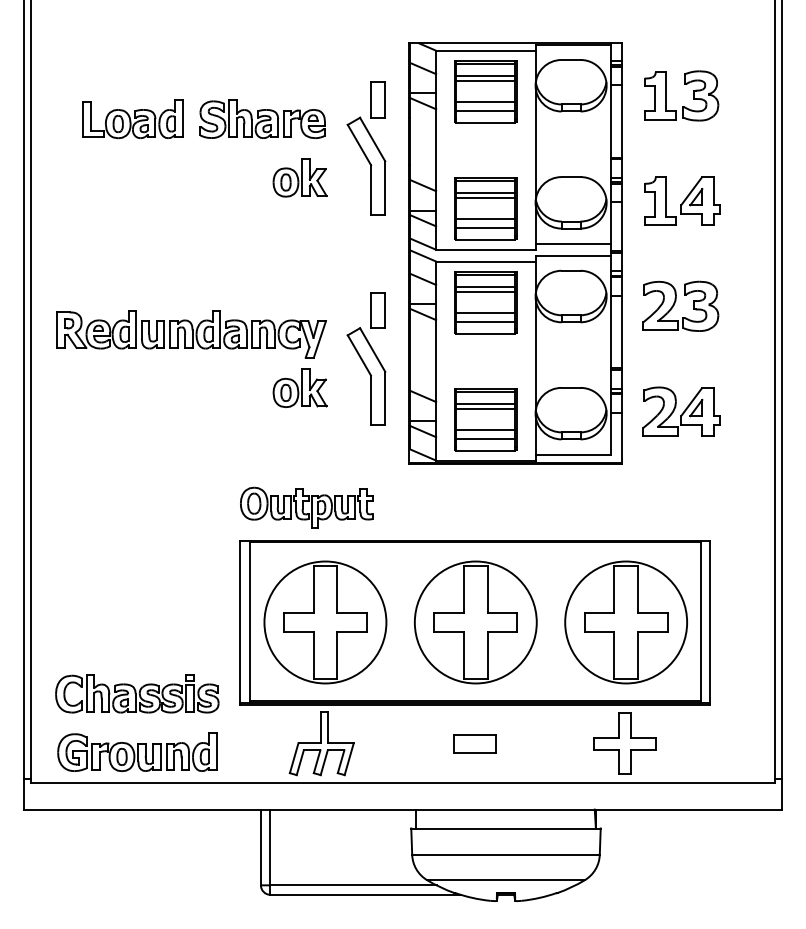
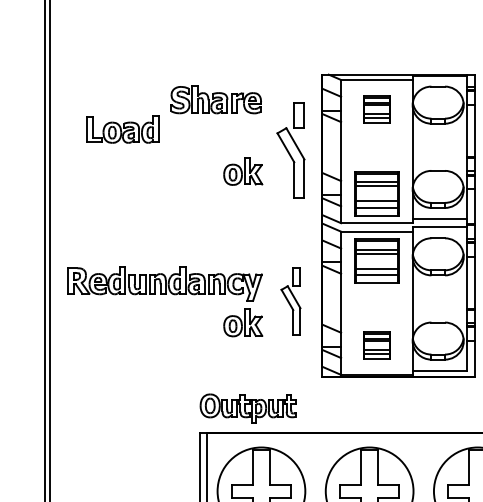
part: (485, 91) -> (376, 109), size x0.6
part: (262, 118) -> (216, 99), moved
part: (366, 358) -> (291, 301), size x0.7
part: (485, 419) -> (376, 345), size x0.6

